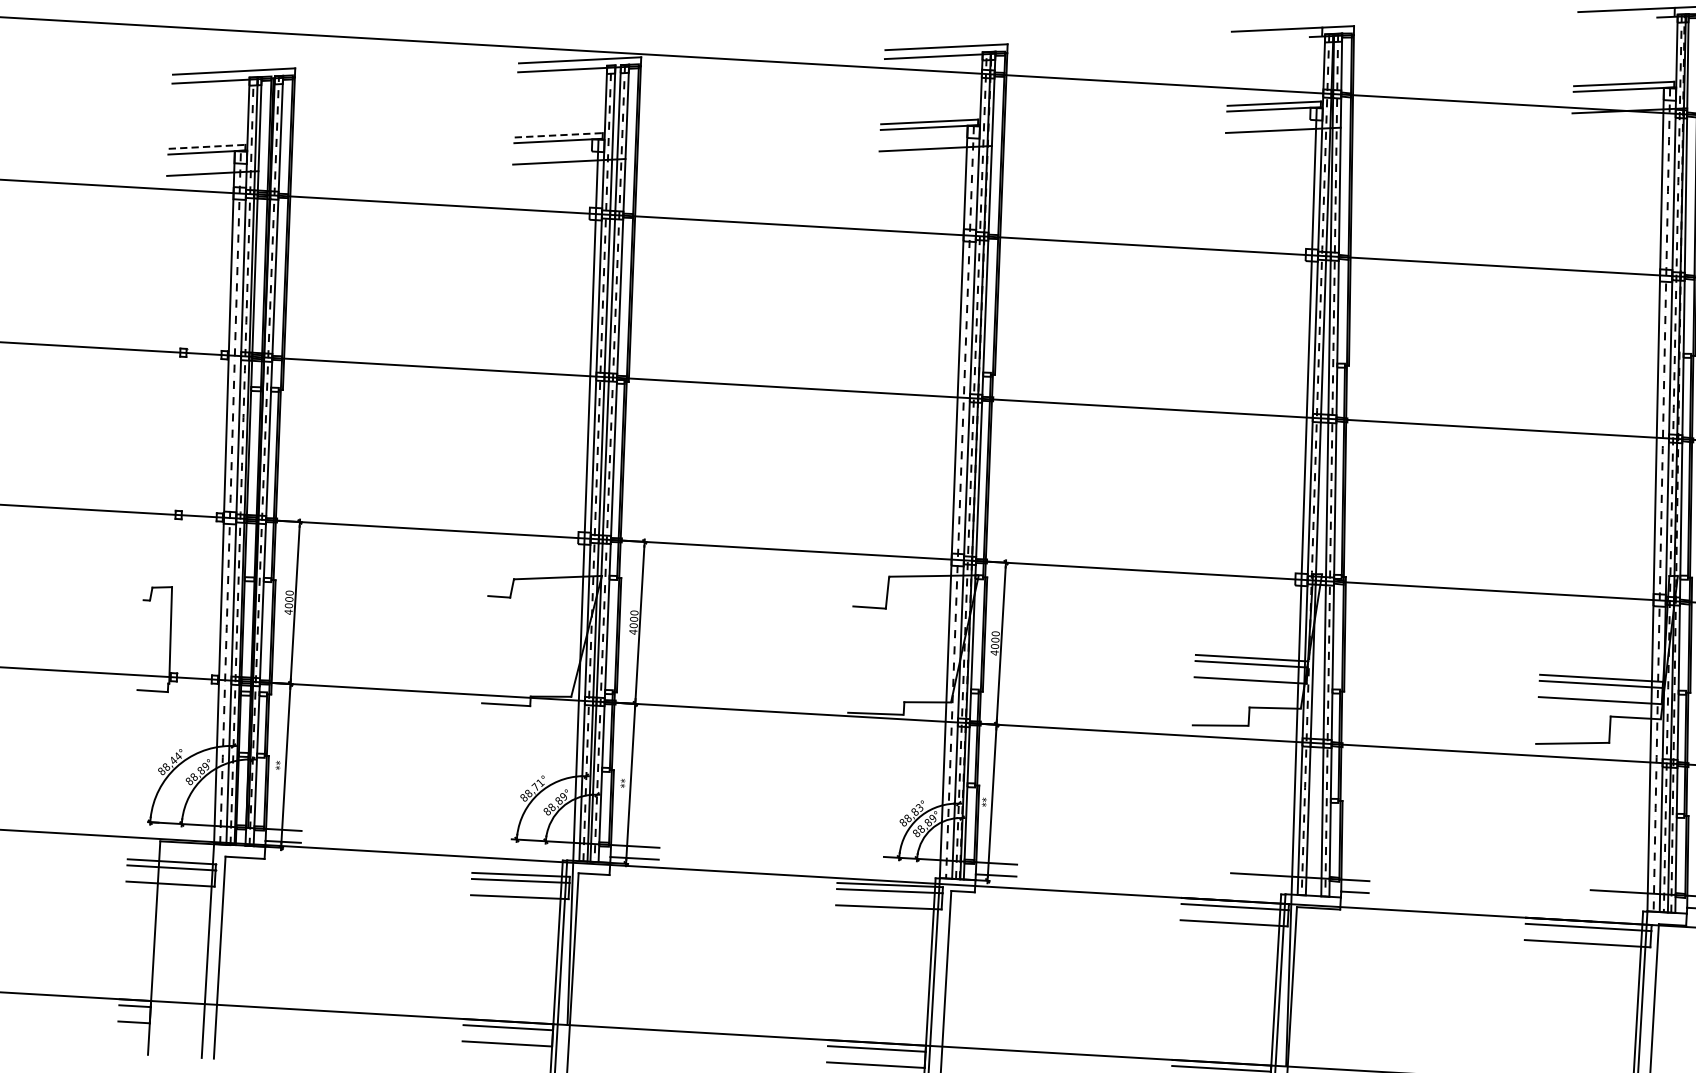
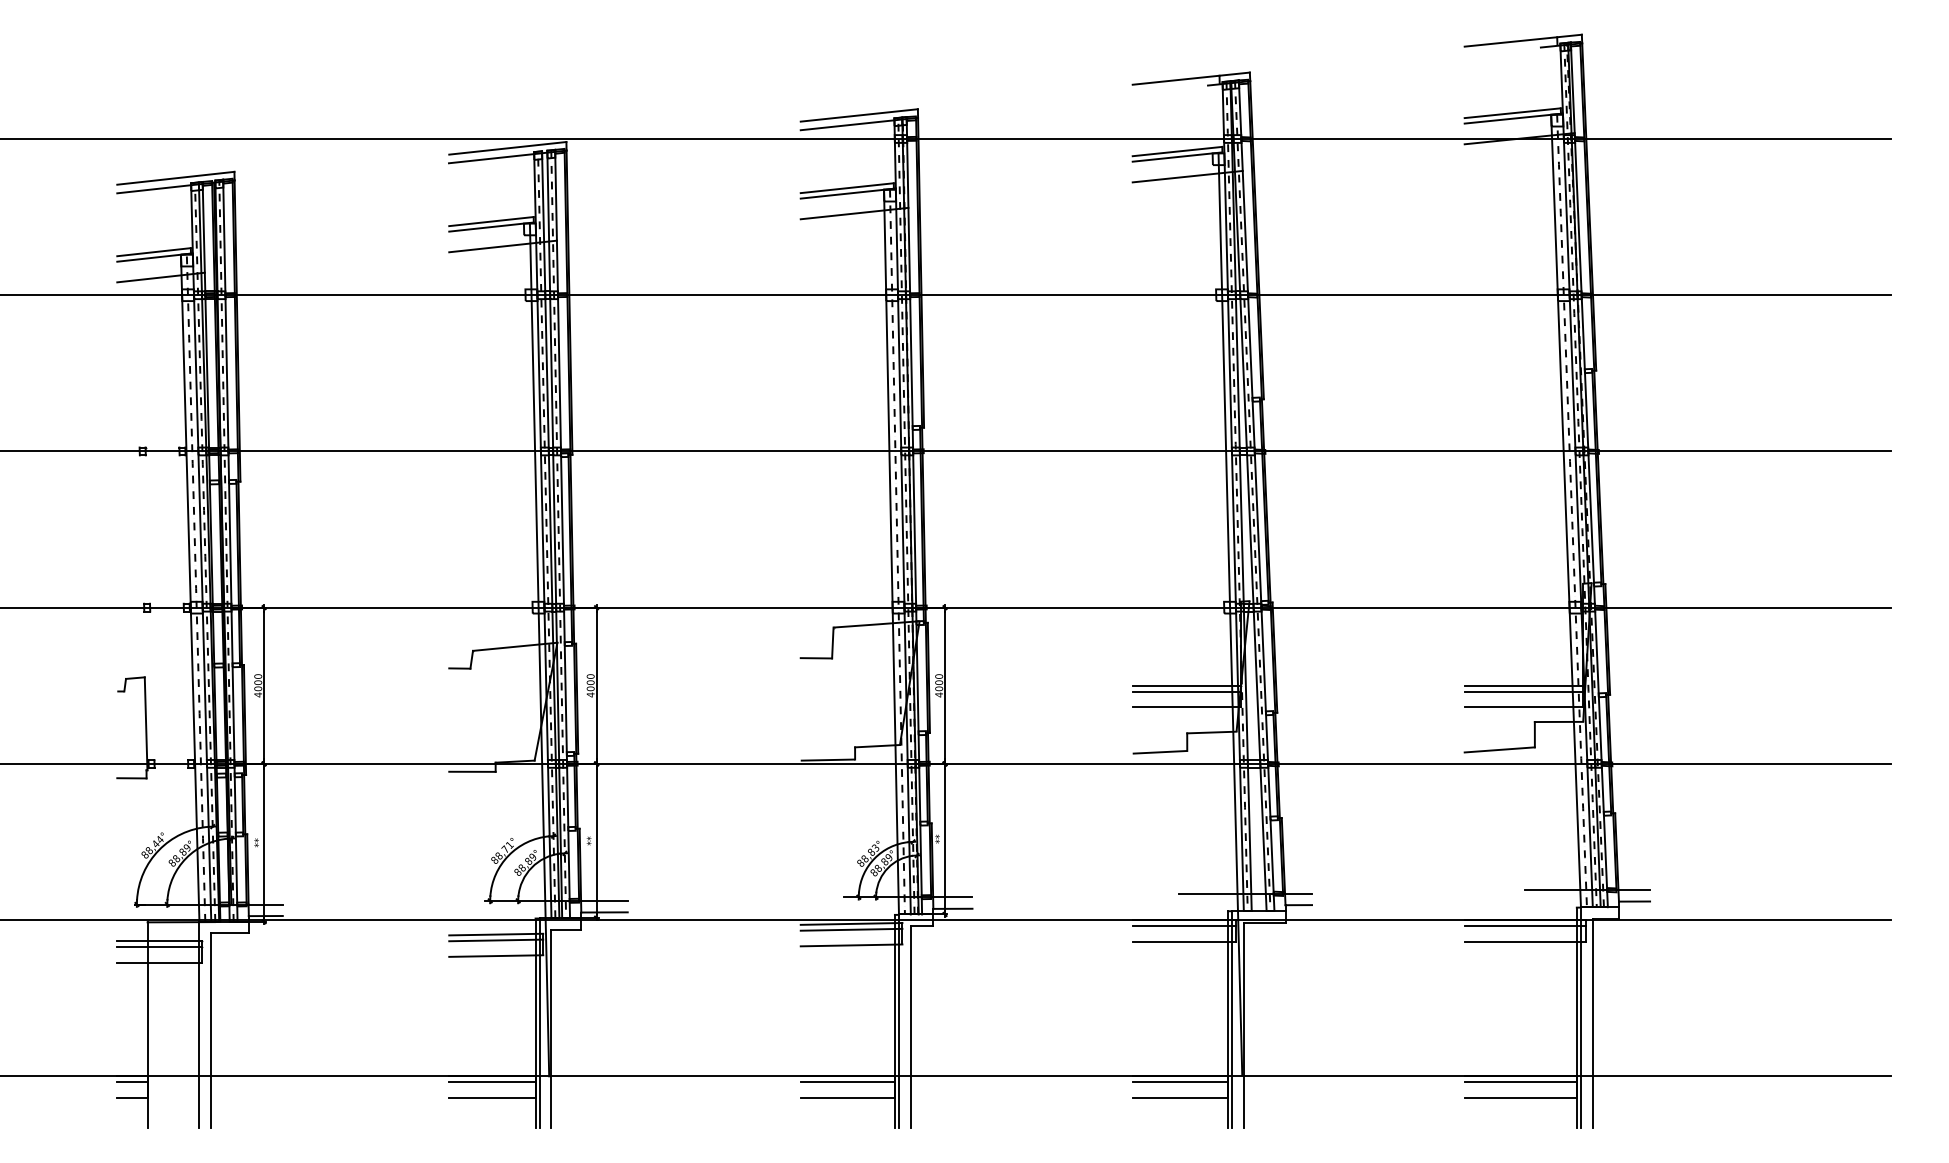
line: (558, 135) -> (491, 221), dashed -> solid
line: (207, 147) -> (154, 252), dashed -> solid

